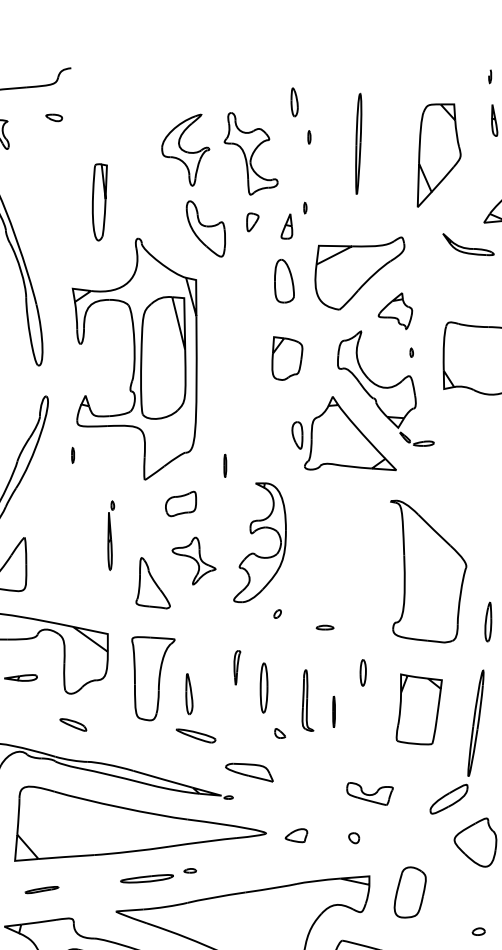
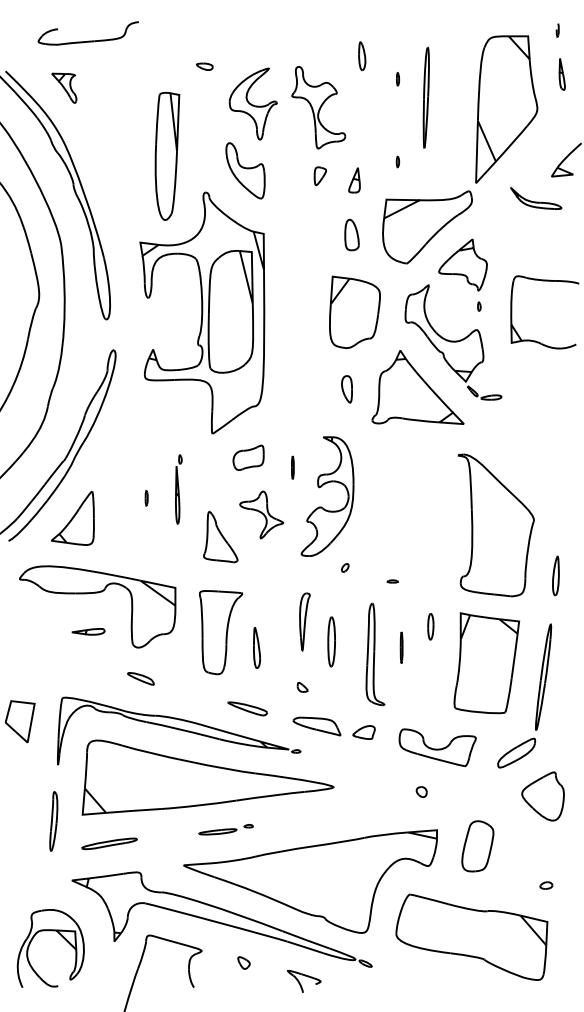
part: (53, 117) -> (204, 66), moved
part: (308, 137) -> (397, 79), moved
part: (438, 155) -> (506, 109), size x1.43
part: (99, 201) -> (167, 155), size x1.67
part: (304, 207) -> (397, 161), moved
part: (205, 228) -> (245, 170), moved
part: (283, 280) -> (351, 234), size x0.71
part: (394, 310) -> (462, 264), size x1.43
part: (286, 358) -> (354, 312), size x1.67
part: (296, 435) -> (346, 389), moved
part: (72, 454) -> (146, 497), moved
line: (224, 465) -> (292, 467), moved
part: (324, 627) -> (392, 581), size x0.62
part: (236, 667) -> (304, 621), size x1.67
part: (307, 700) -> (375, 654), size x1.67
part: (418, 709) -> (486, 663), size x1.43
line: (333, 711) -> (401, 647), moved
part: (279, 732) -> (302, 686), moved
part: (195, 735) -> (247, 708), moved
part: (369, 793) -> (437, 747), size x1.67
part: (295, 835) -> (363, 732), moved
part: (157, 875) -> (225, 829), size x0.71
part: (41, 889) -> (109, 843), size x1.67

